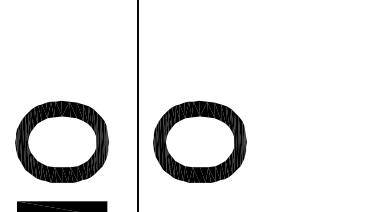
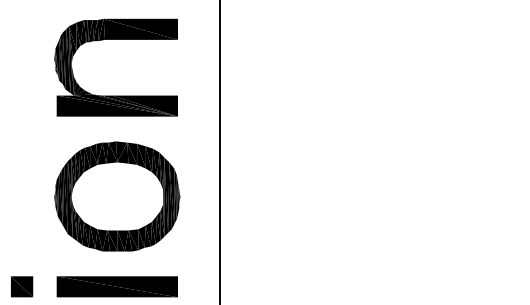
part: (60, 24) -> (115, 39), added
part: (200, 141) -> (302, 196), removed

